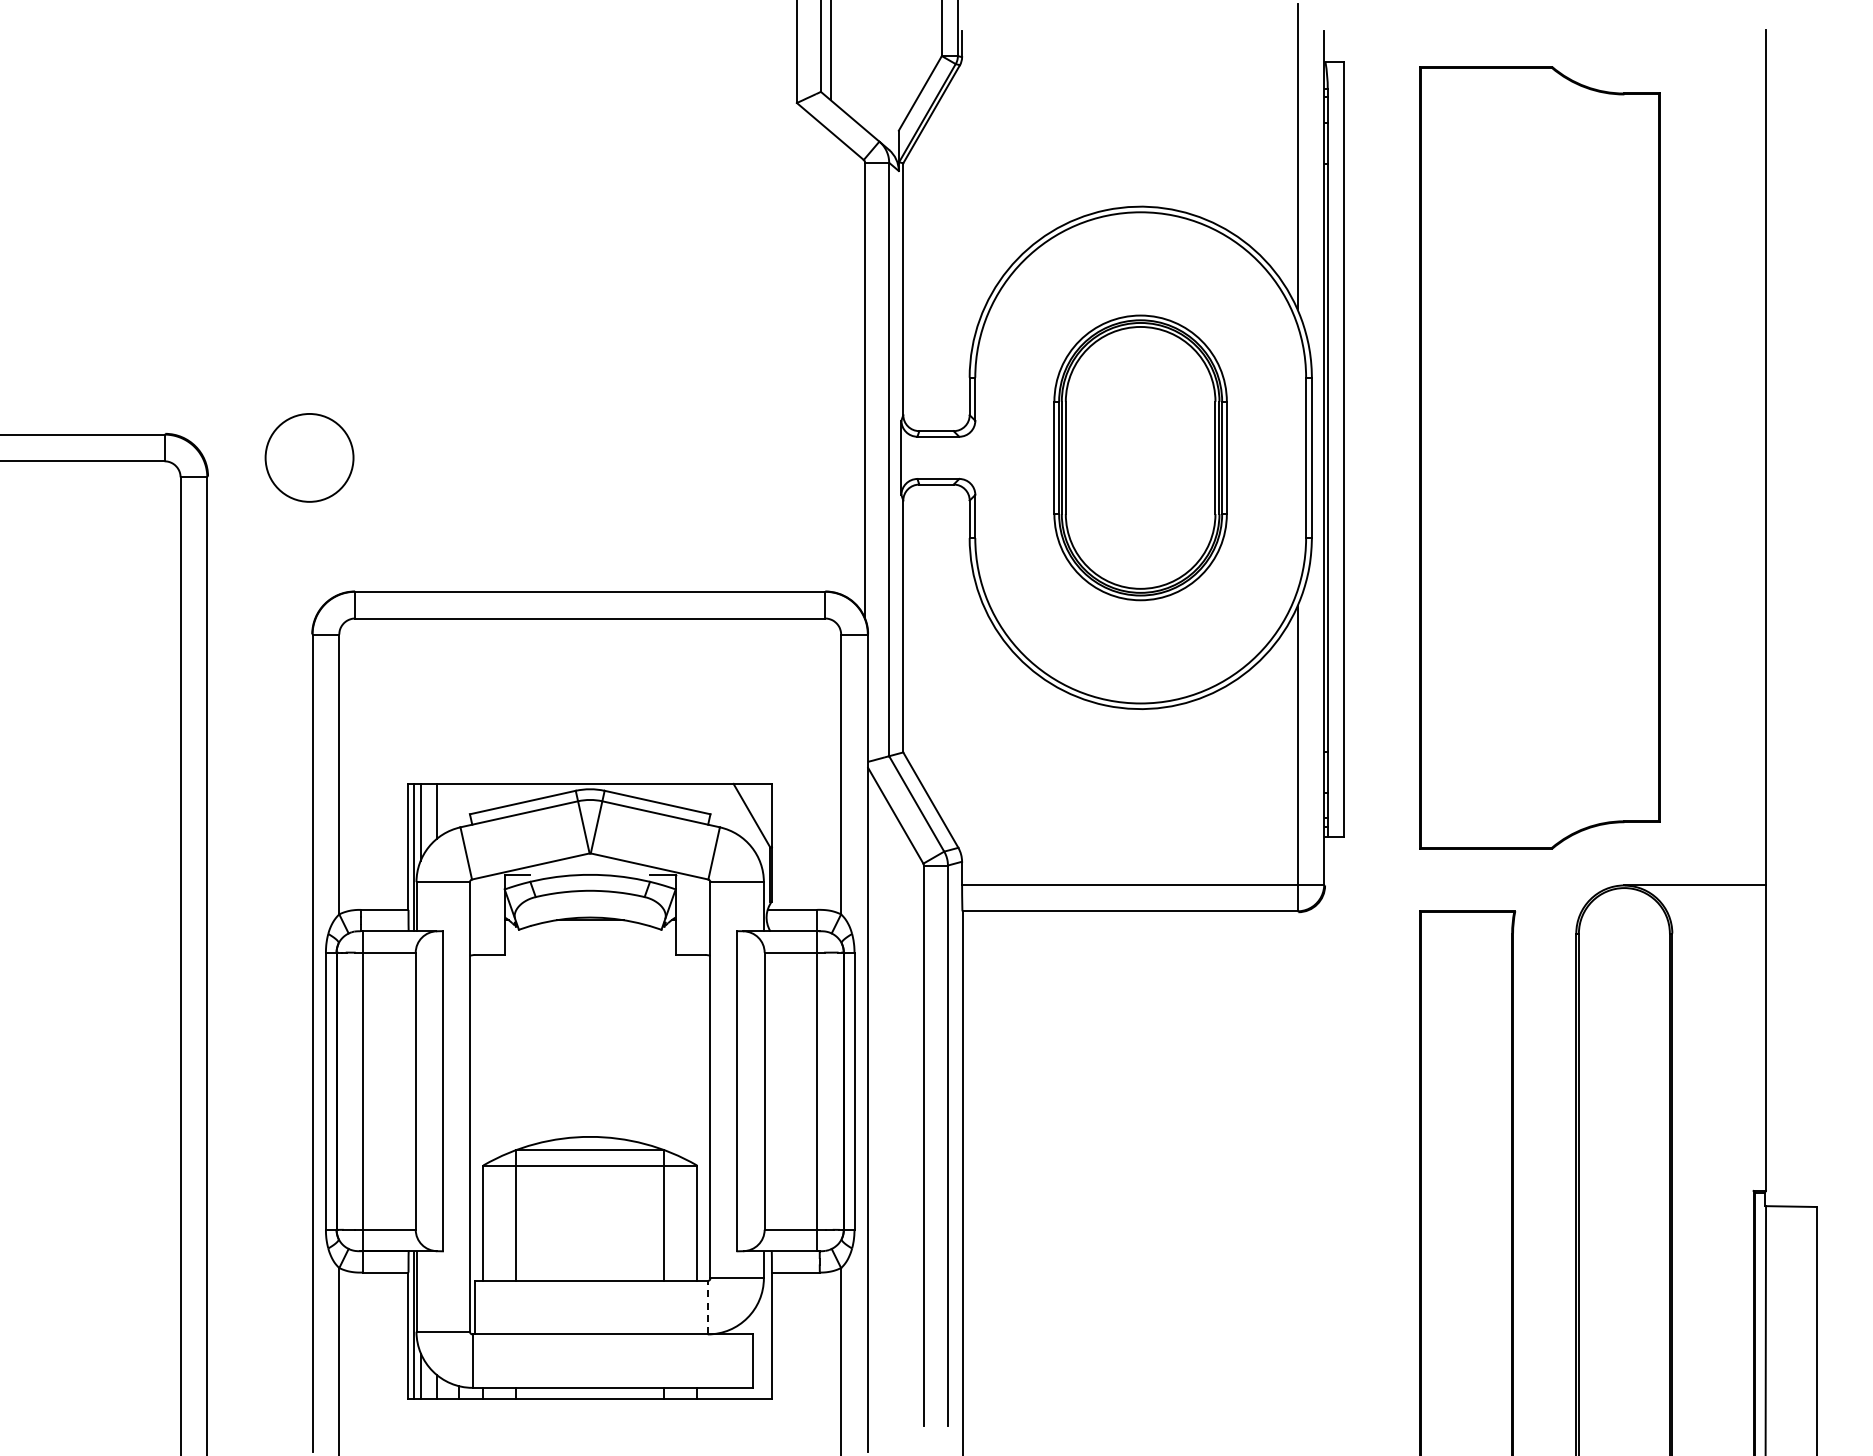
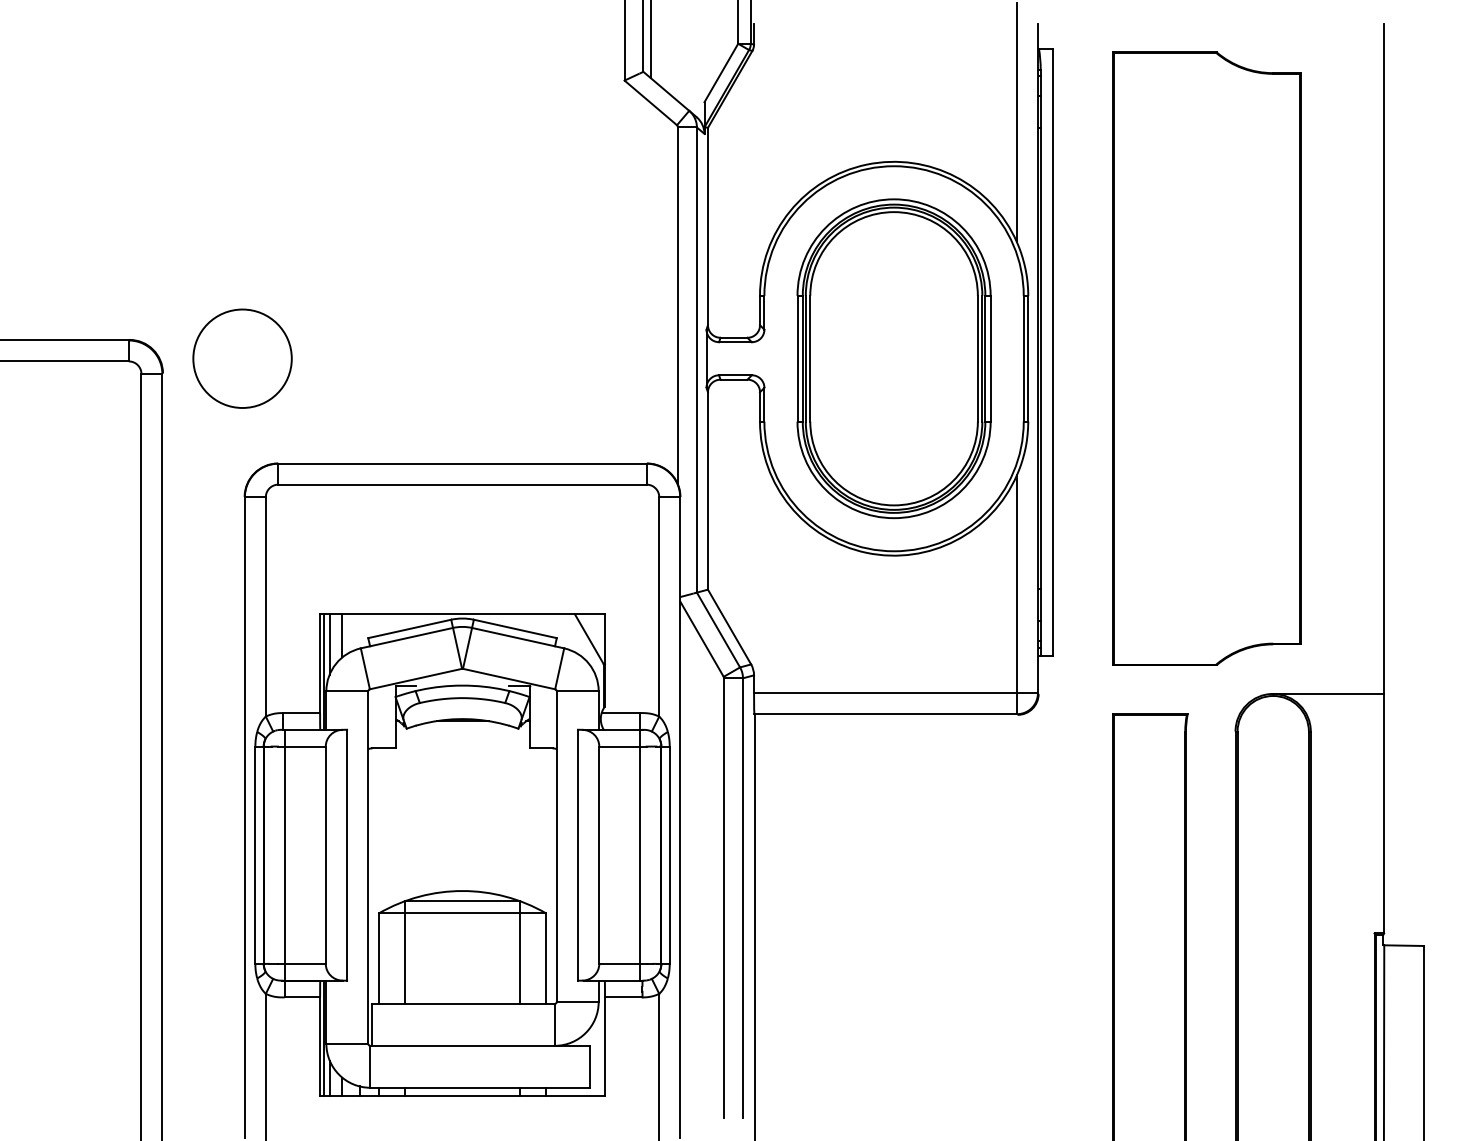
circle: (309, 457) -> (242, 358), size x1.43
part: (1140, 457) -> (893, 358), size x1.43
line: (707, 1307) -> (554, 1024), dashed -> solid

